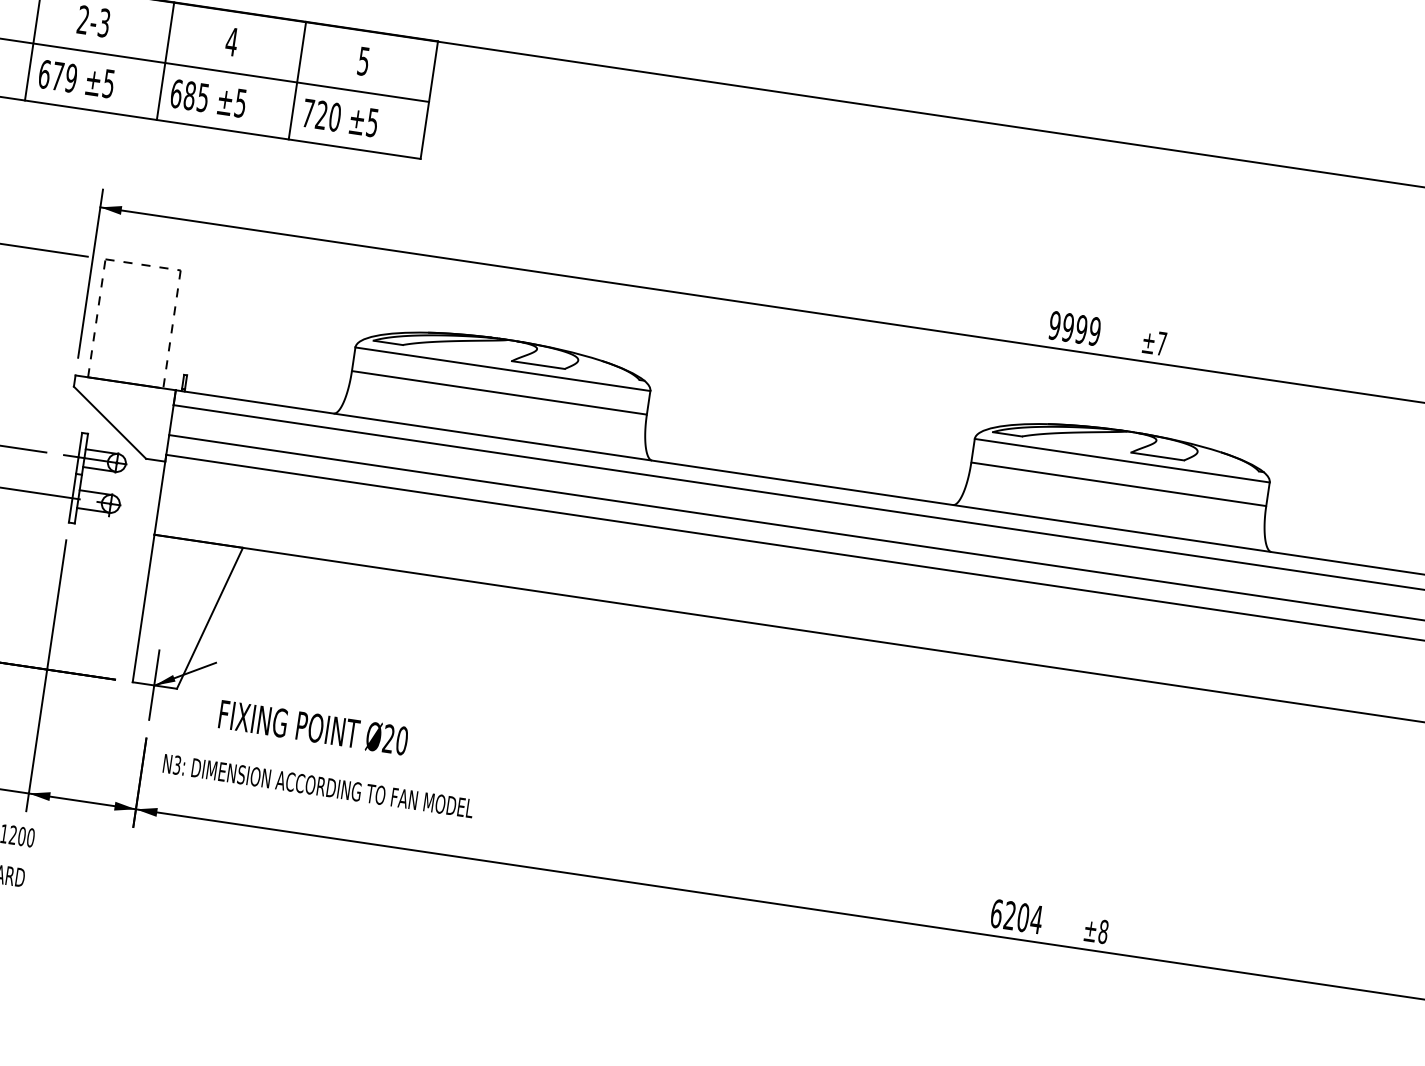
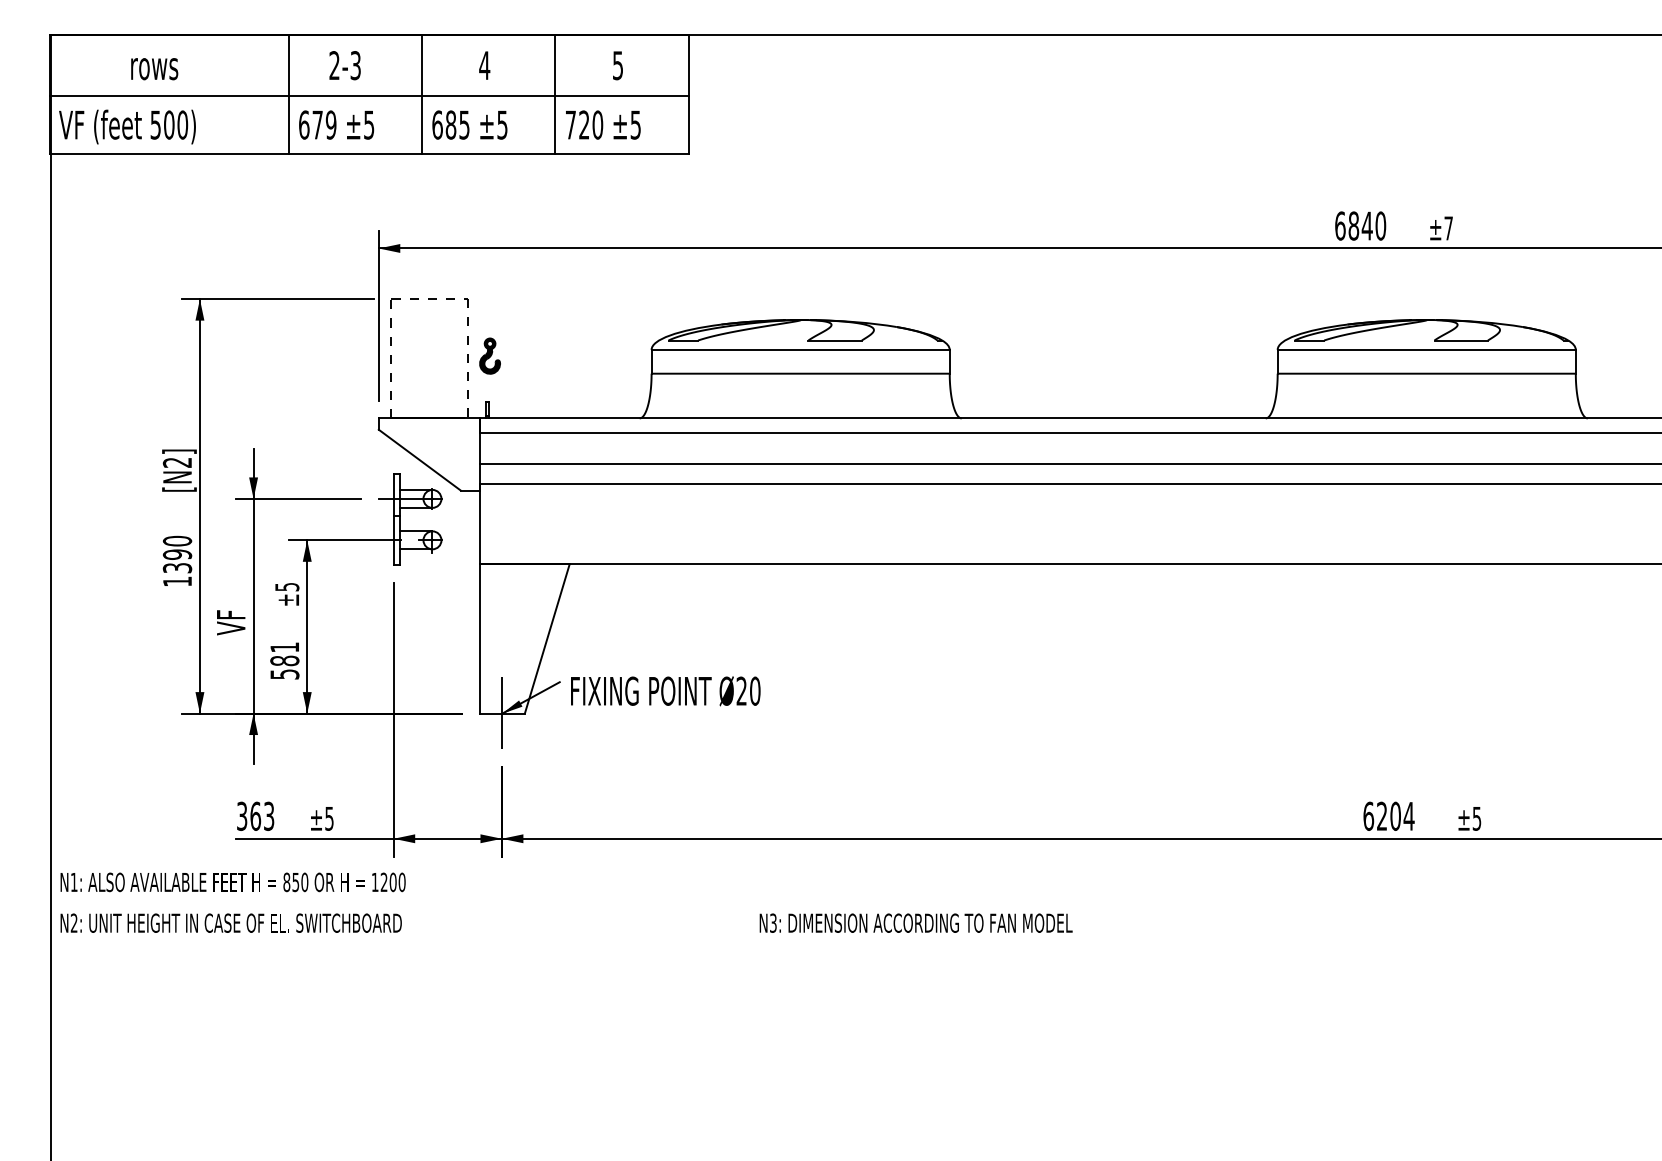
text: (1074, 328) -> (1360, 225), 9999 -> 6840
part: (194, 329) -> (489, 355), added
text: (313, 728) -> (665, 691), moved
text: (317, 785) -> (915, 922), moved
text: (1103, 931) -> (1476, 818), ±8 -> ±5

